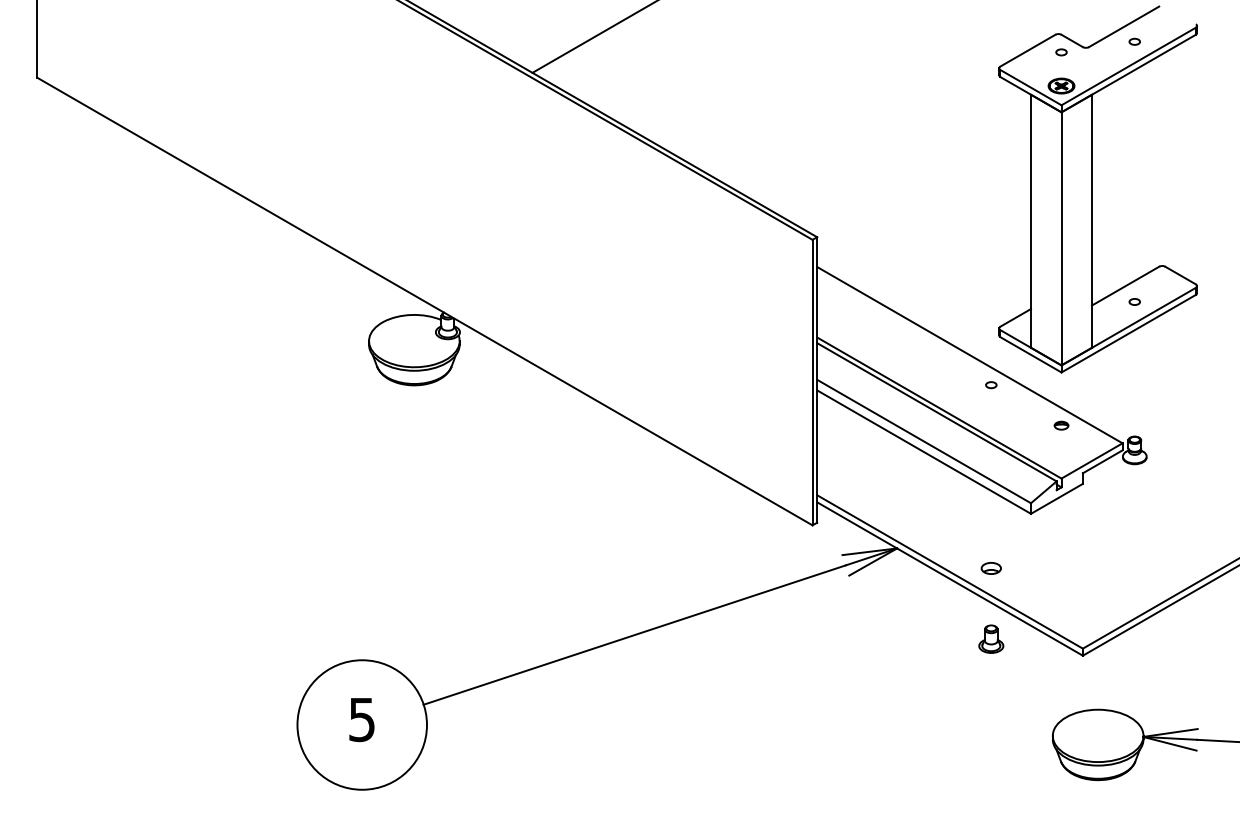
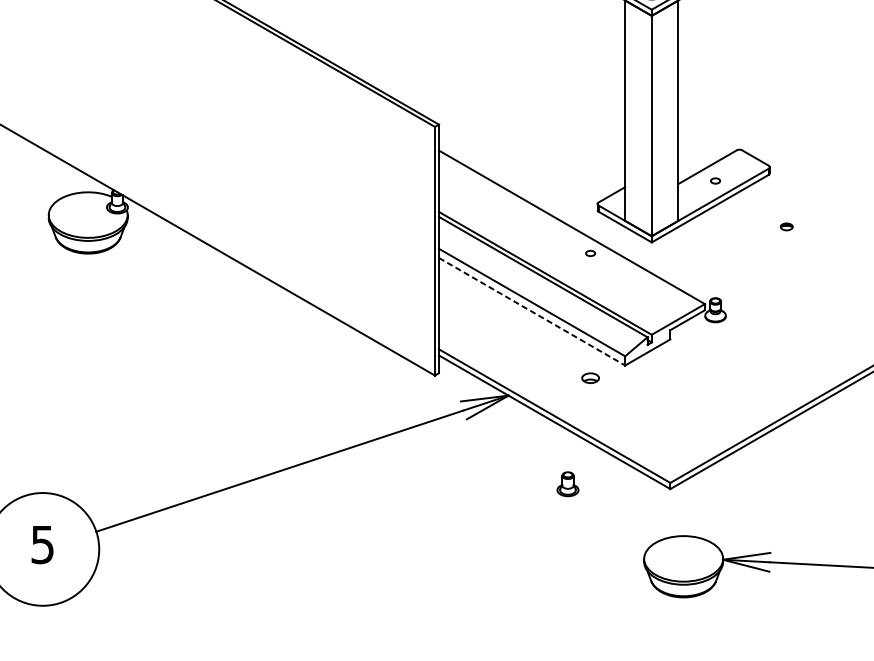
part: (1061, 425) -> (786, 226), moved
line: (924, 452) -> (532, 312), solid -> dashed
part: (990, 568) -> (589, 378), moved
part: (991, 638) -> (568, 483), moved

